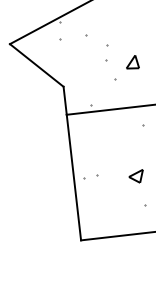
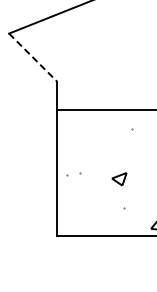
hatch: (100, 61) -> (96, 60), removed
line: (37, 66) -> (33, 58), solid -> dashed

